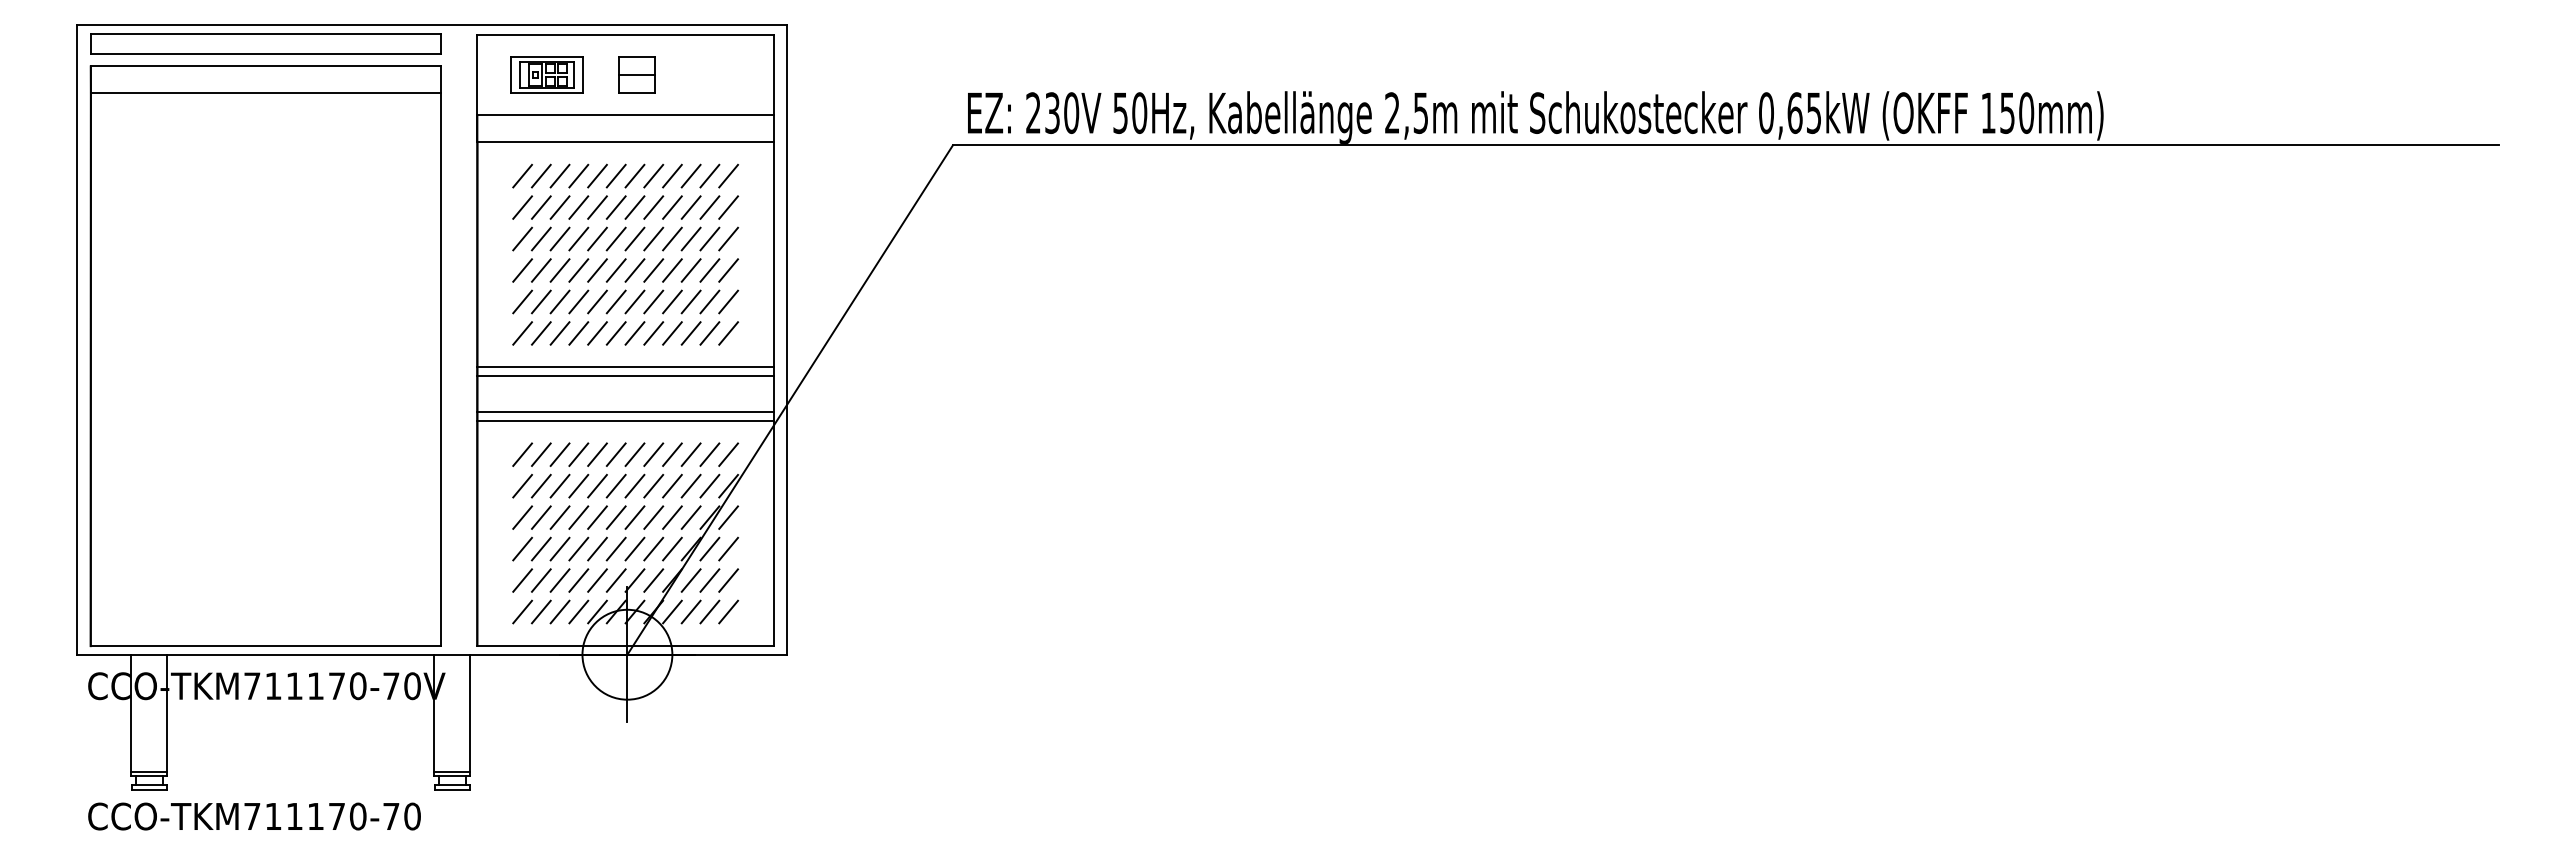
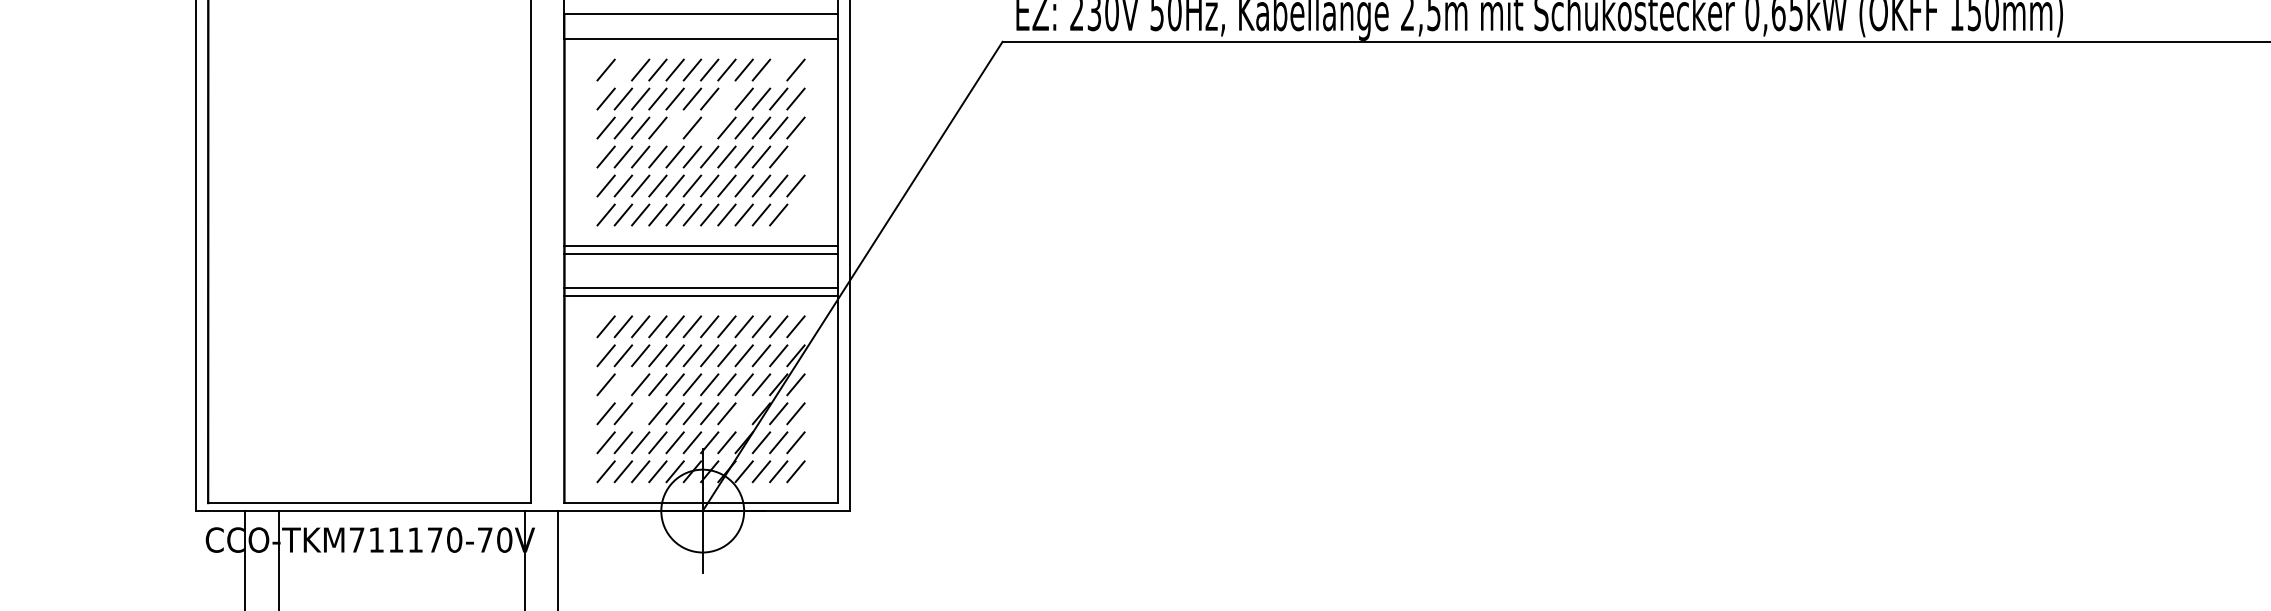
line: (540, 175) -> (622, 69), removed
line: (709, 175) -> (778, 69), removed
line: (653, 207) -> (726, 98), removed
line: (597, 238) -> (675, 127), removed
line: (634, 238) -> (709, 127), removed
line: (728, 270) -> (795, 157), removed
line: (728, 333) -> (795, 215), removed
line: (540, 517) -> (622, 384), removed
line: (559, 548) -> (640, 413), removed
line: (672, 548) -> (744, 413), removed

